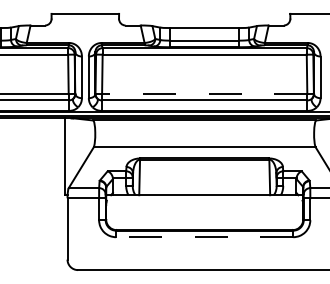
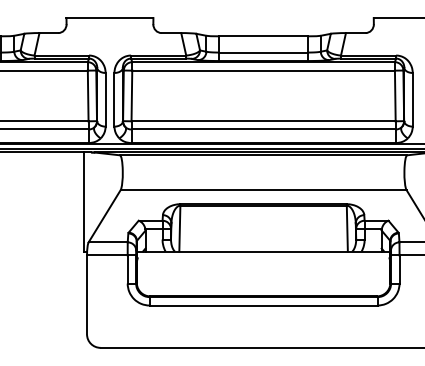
line: (204, 94) -> (263, 121), dashed -> solid
line: (204, 237) -> (263, 305), dashed -> solid

